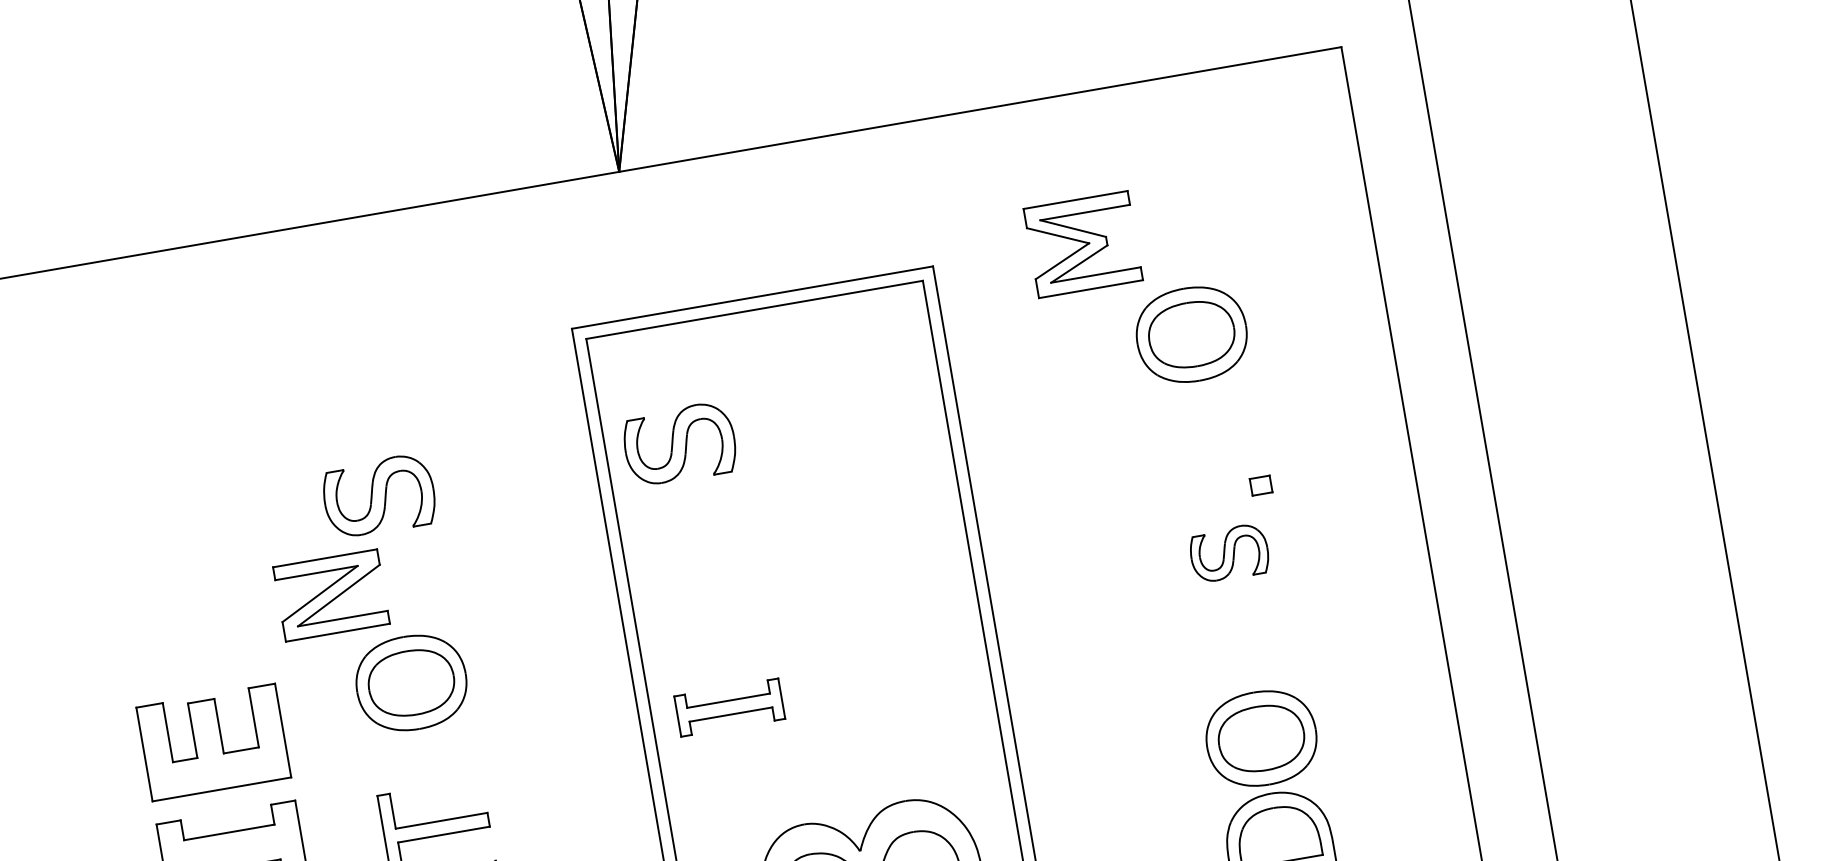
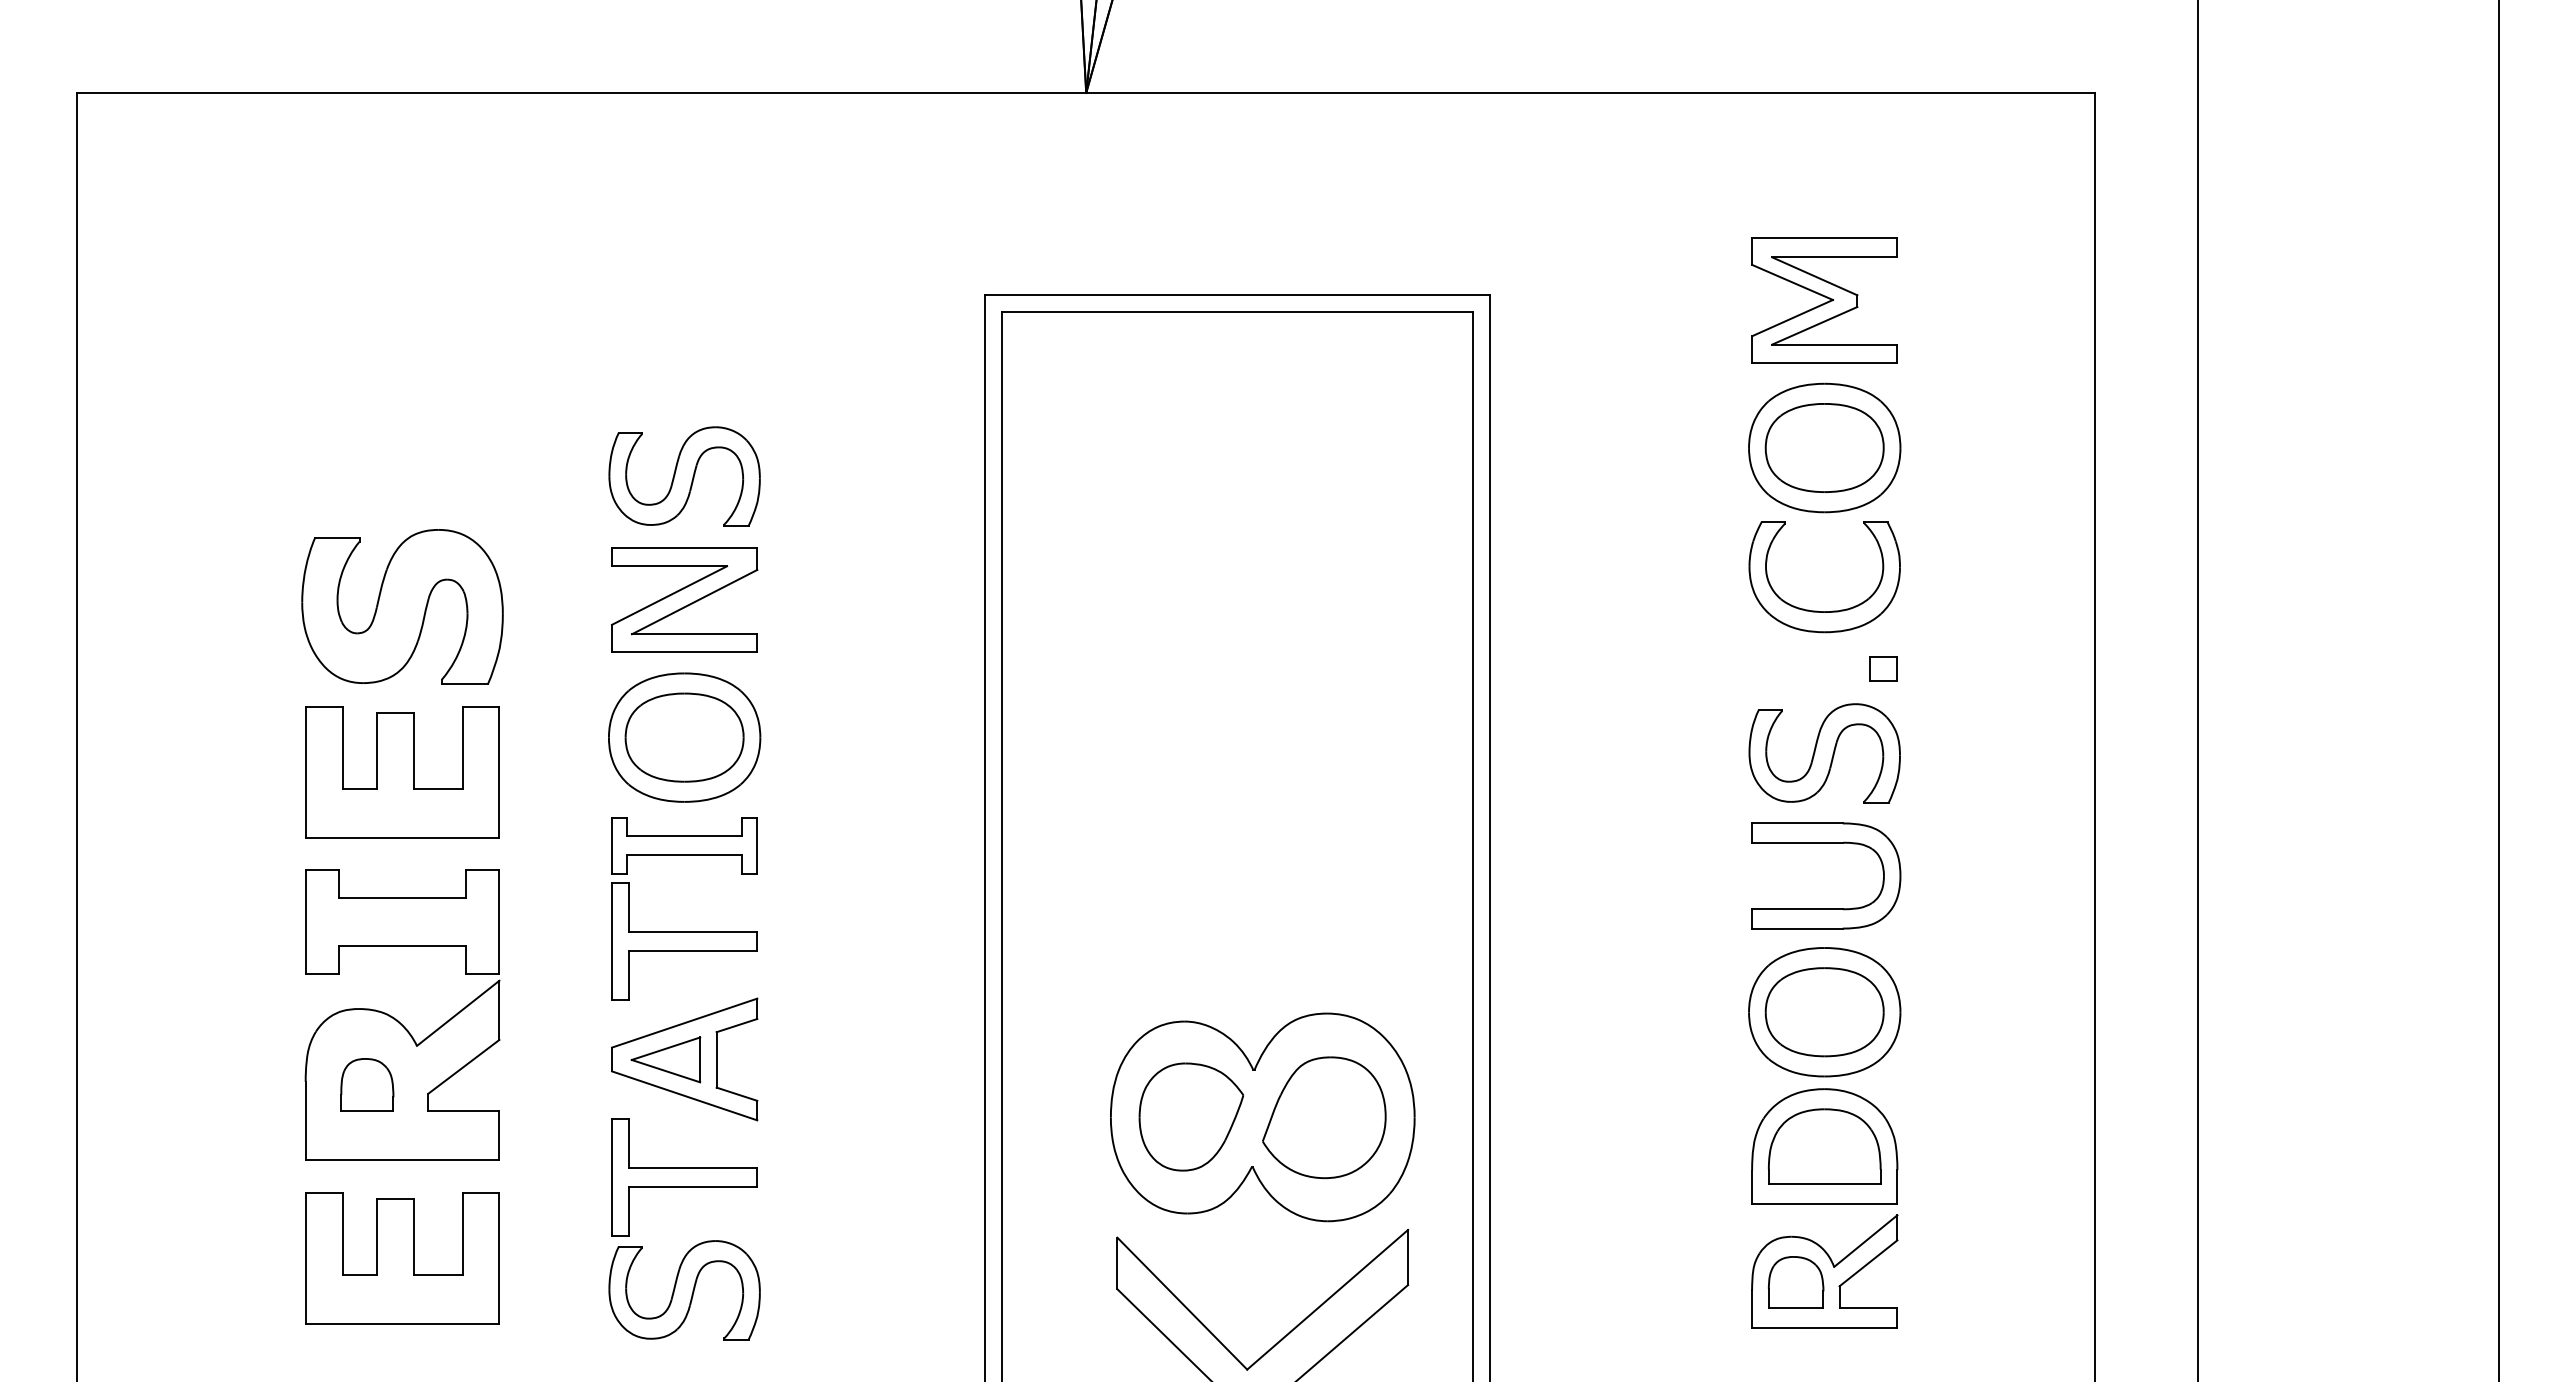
part: (1083, 244) -> (1824, 300), moved
part: (679, 444) -> (1104, 476), removed
part: (1206, 451) -> (1817, 610), added
part: (1229, 553) -> (1824, 753), size x1.43
part: (331, 594) -> (684, 599), moved
part: (1241, 617) -> (1826, 843), added
part: (193, 623) -> (402, 606), added
part: (729, 707) -> (684, 845), moved

